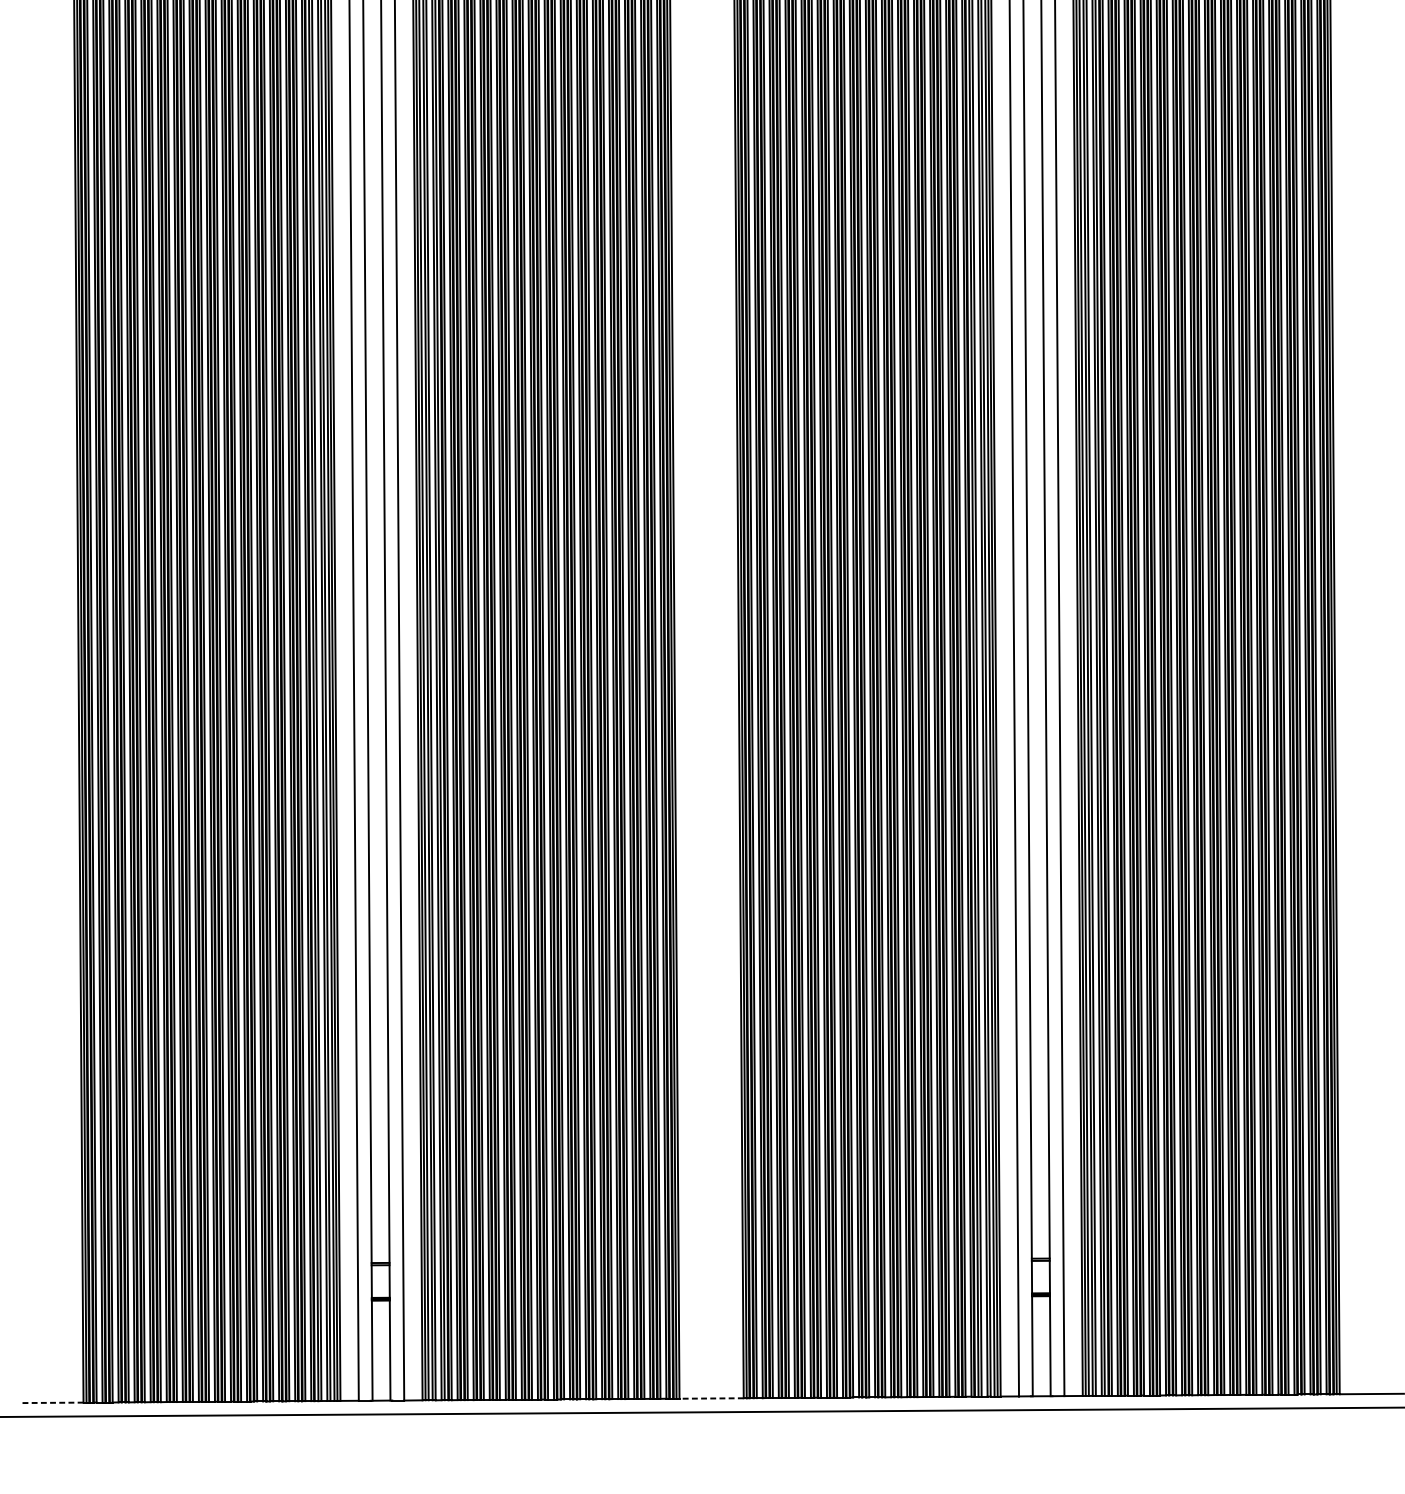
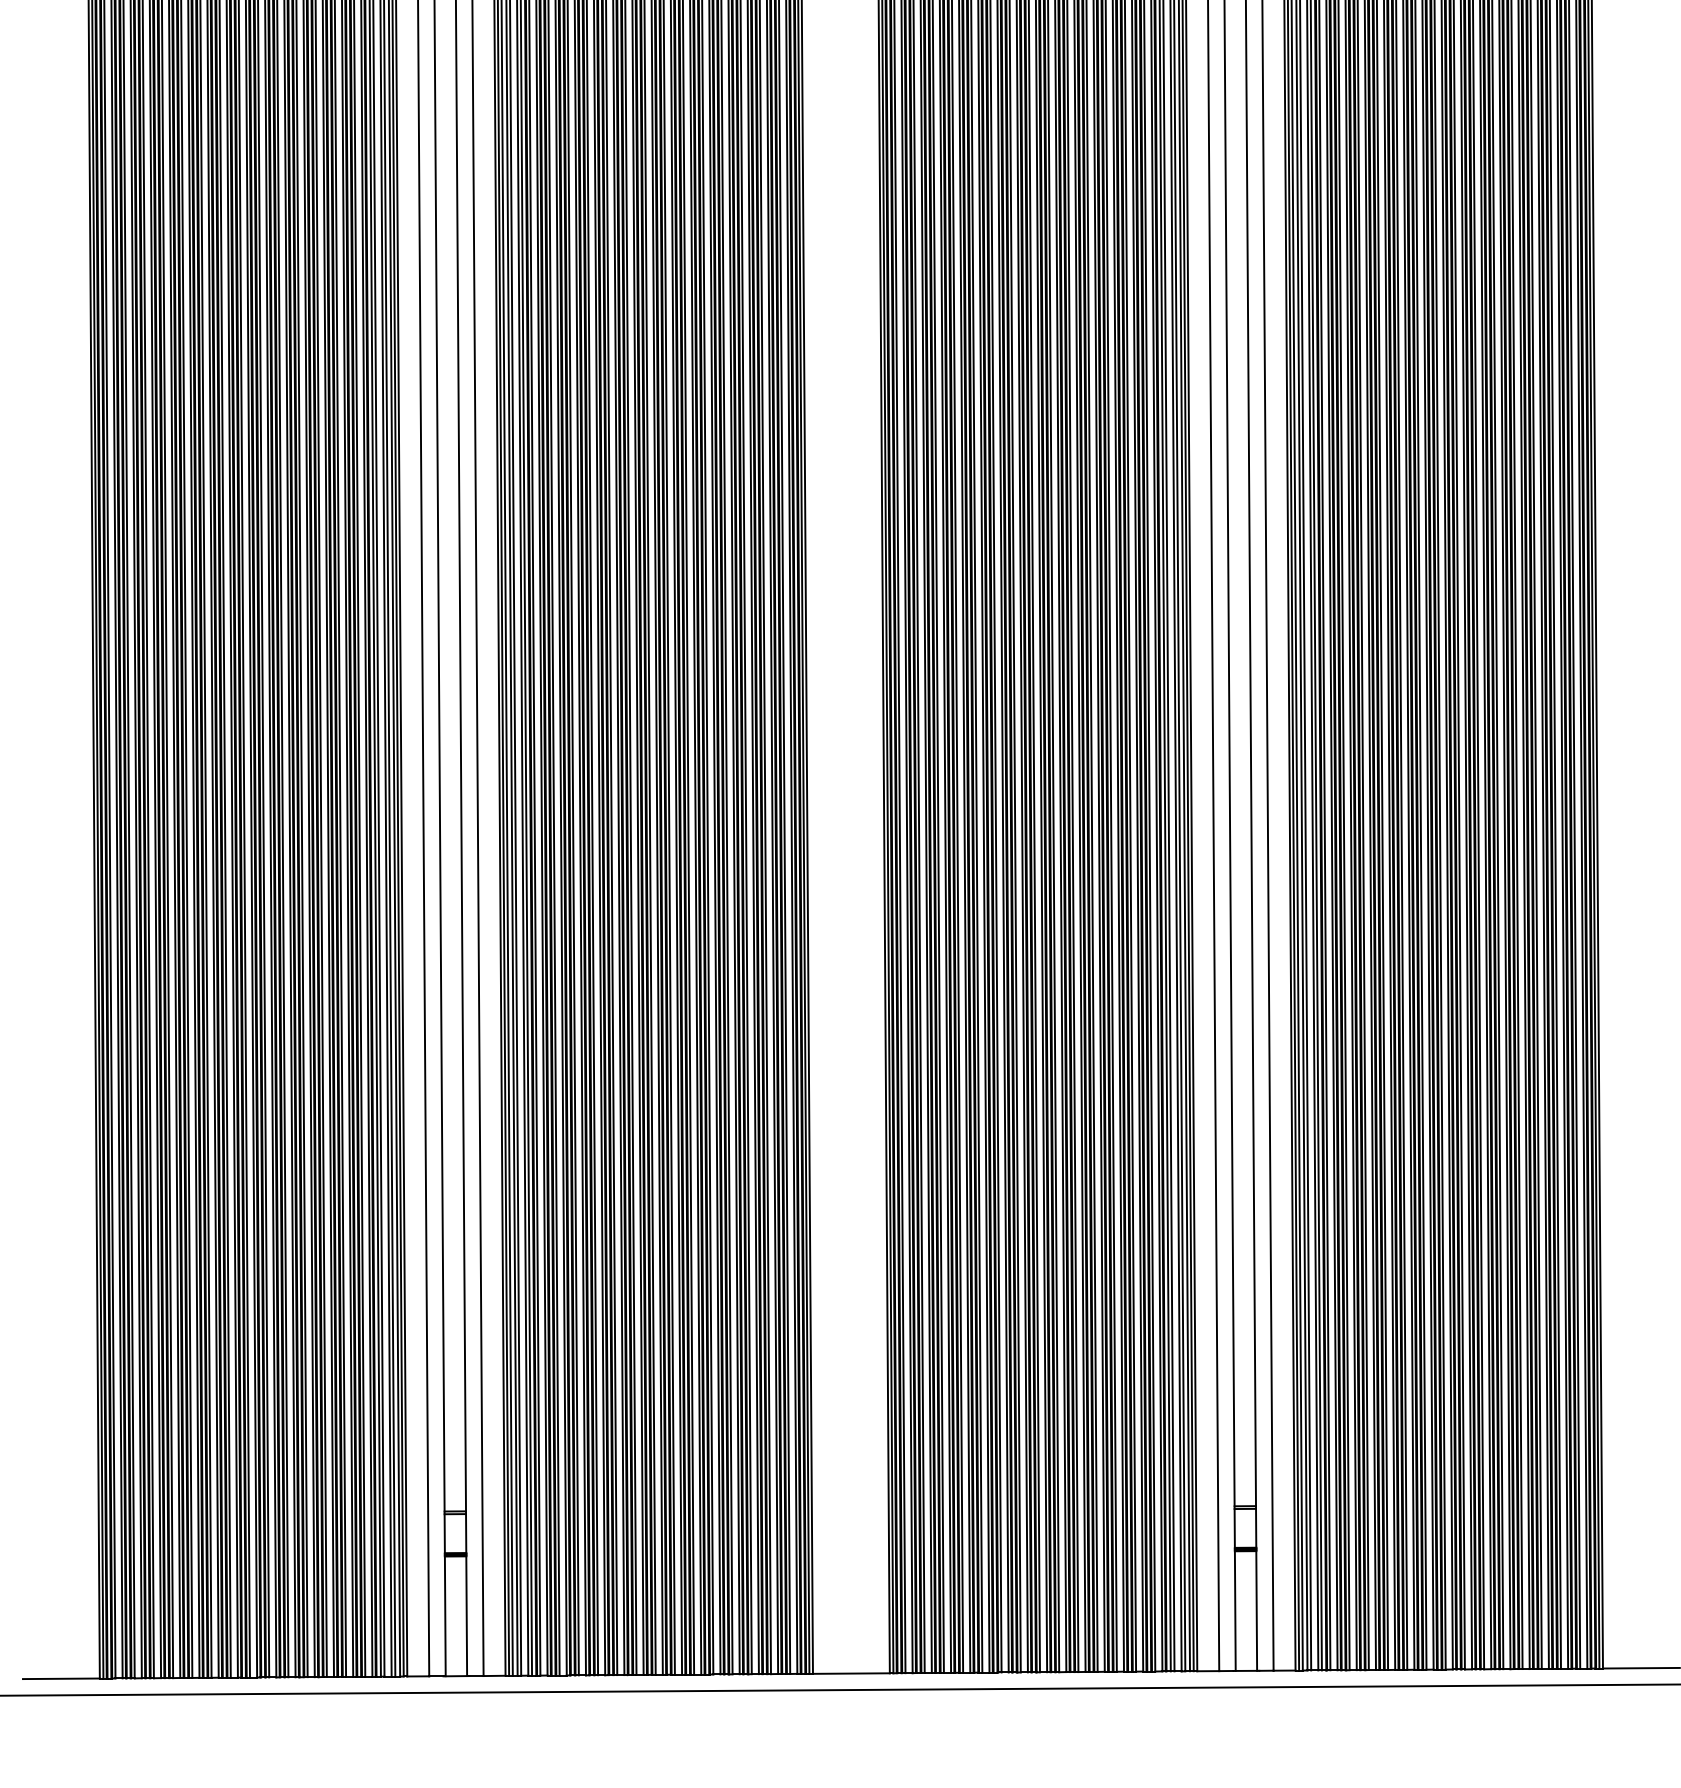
line: (710, 1398) -> (850, 1673), dashed -> solid
line: (50, 1402) -> (60, 1678), dashed -> solid

